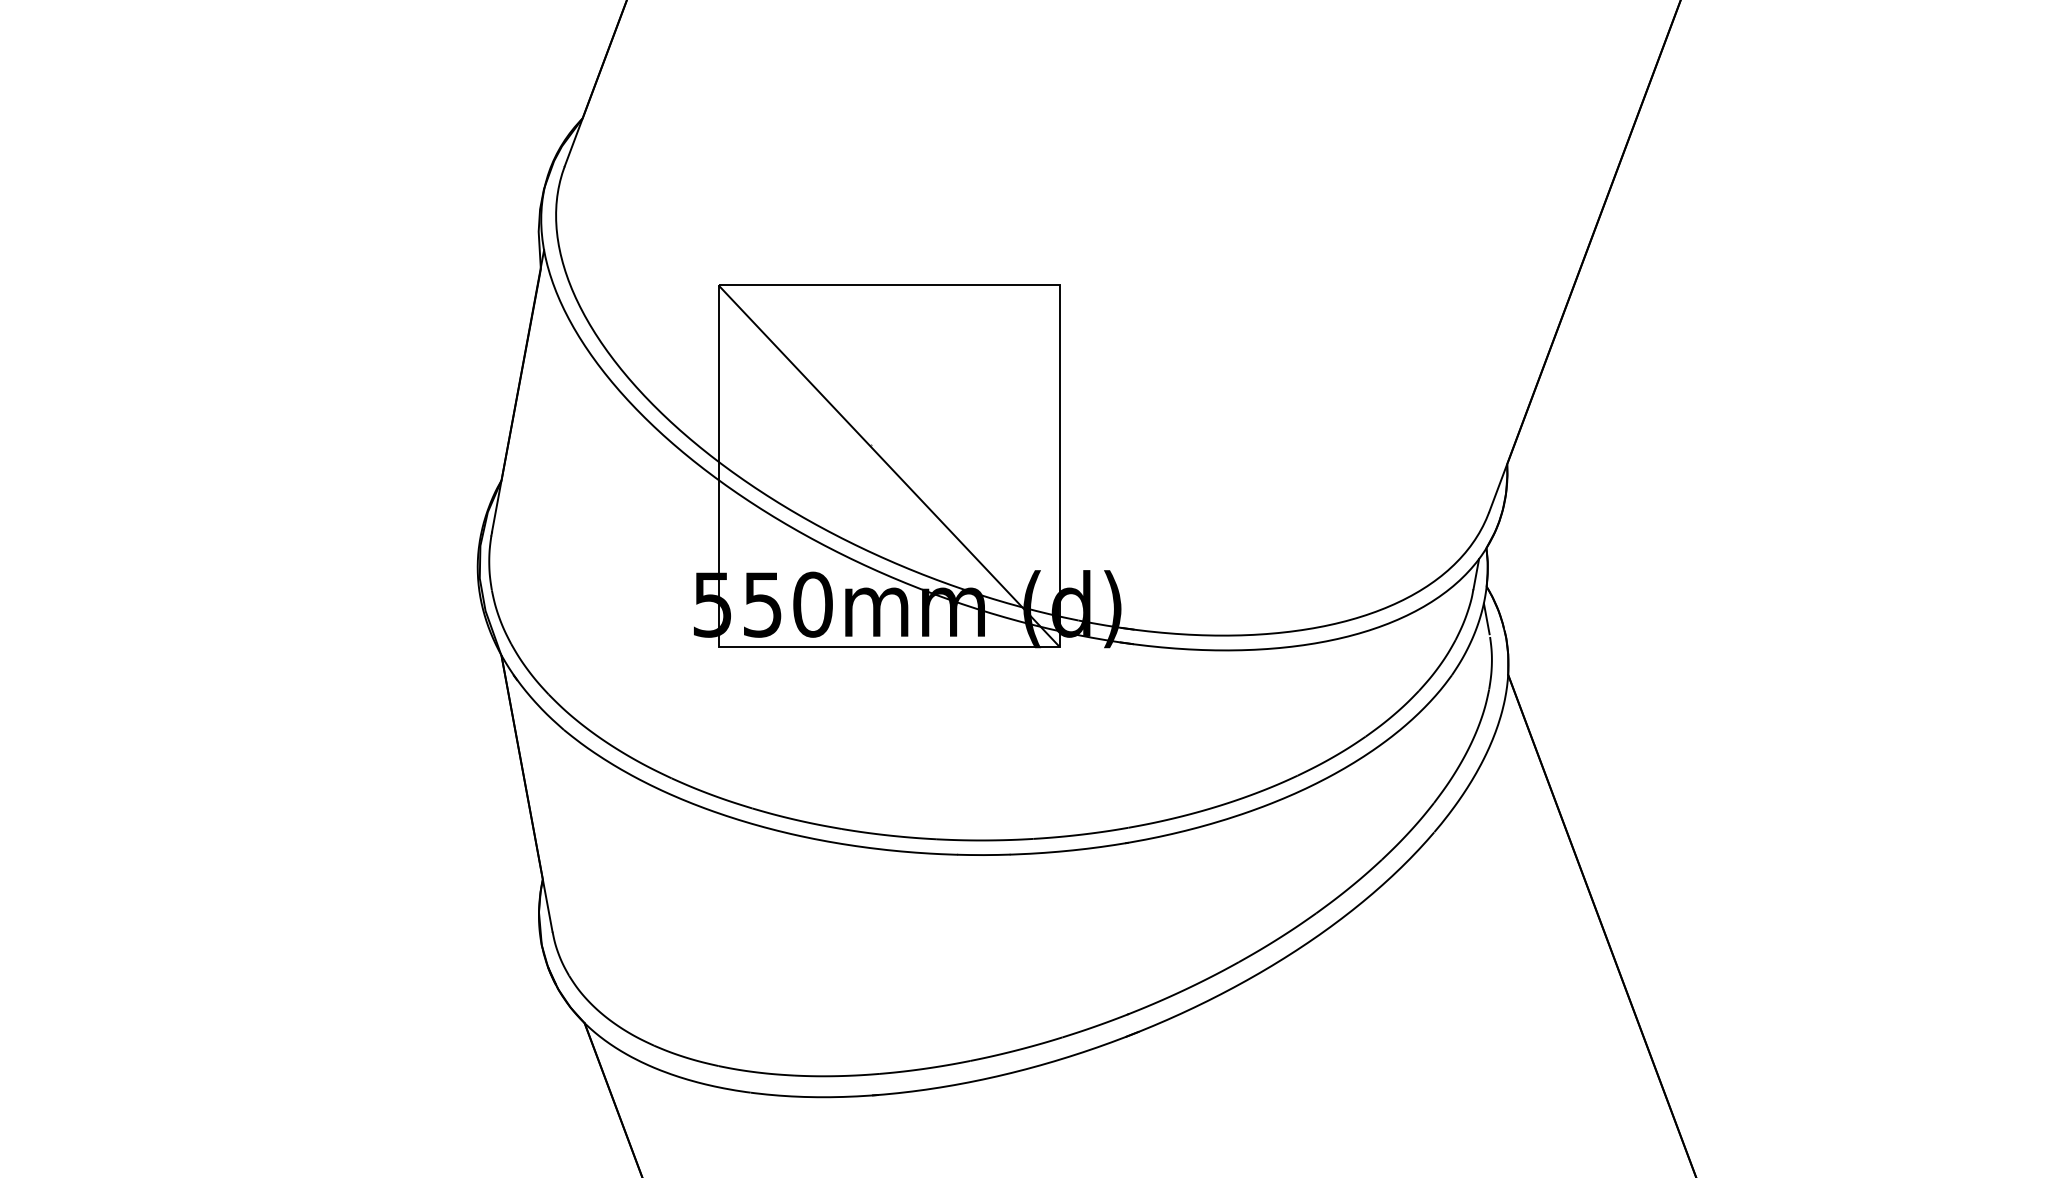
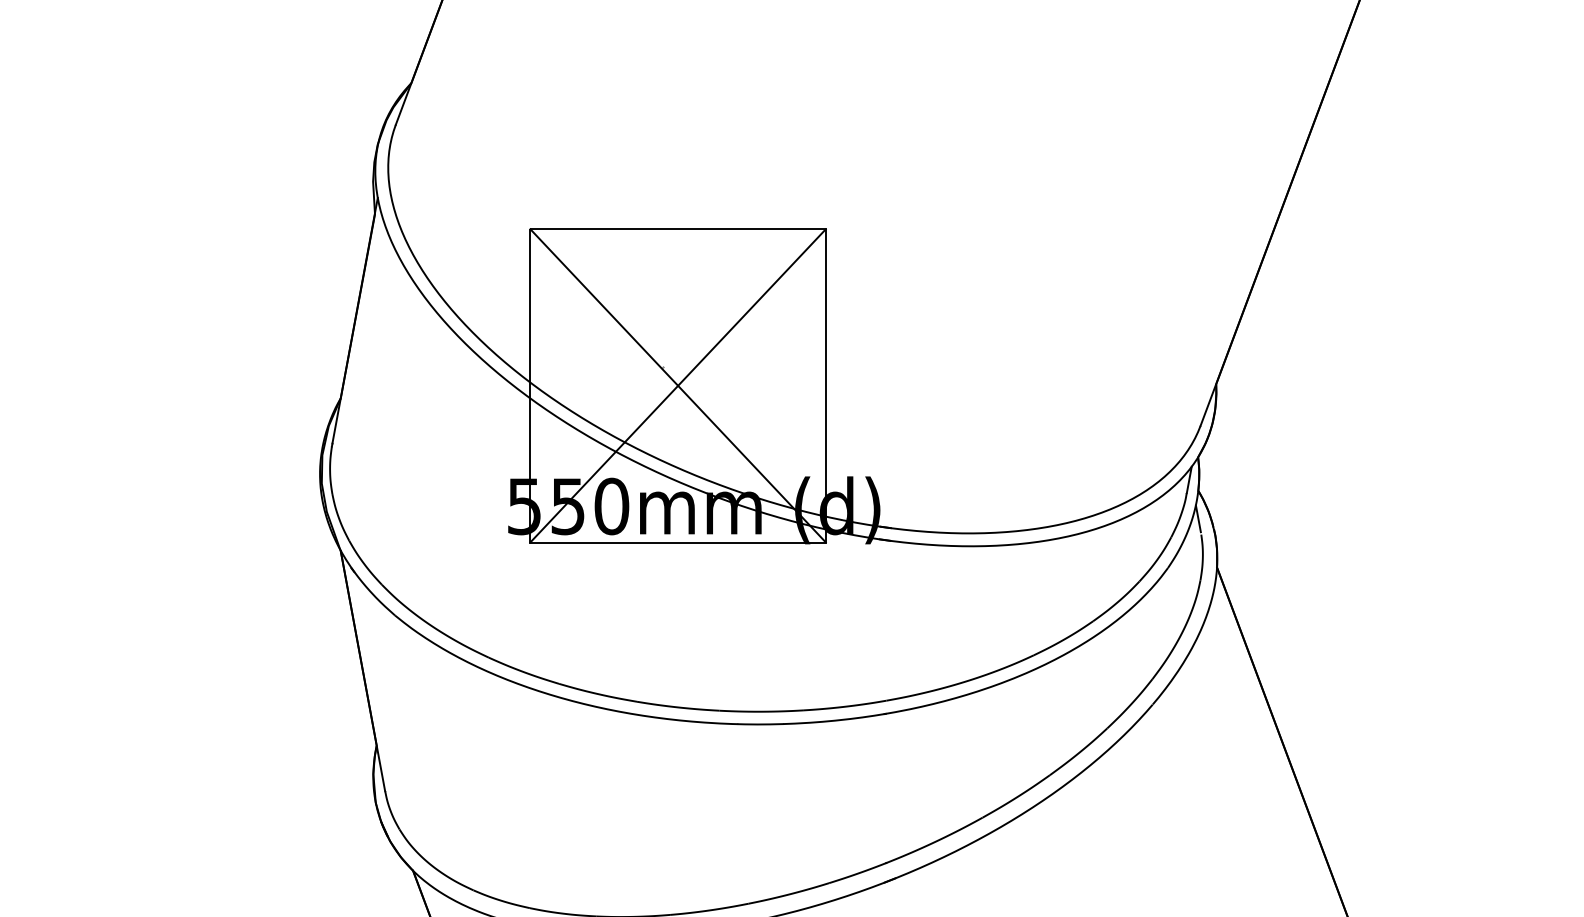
line: (888, 465) -> (677, 385), added

